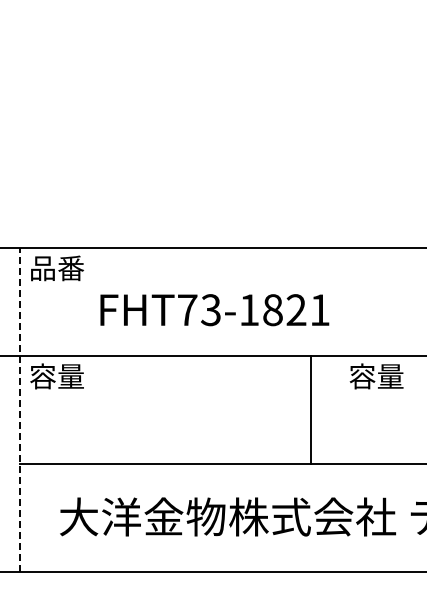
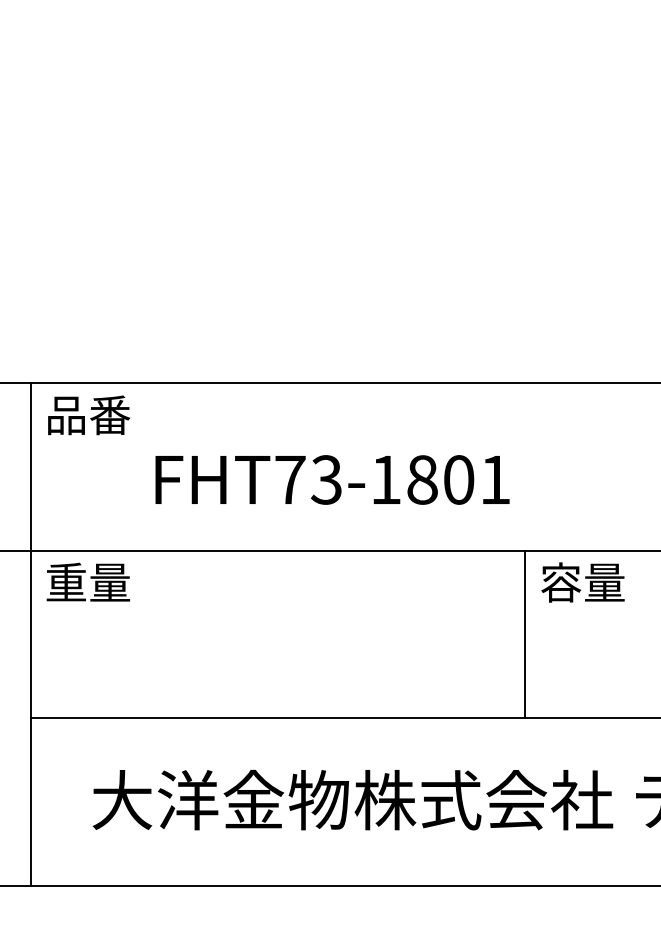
text: (296, 310) -> (458, 480), FHT73-1821 -> FHT73-1801
text: (42, 376) -> (65, 582), 容量 -> 重量
line: (19, 409) -> (30, 633), dashed -> solid
line: (311, 409) -> (525, 633), moved

